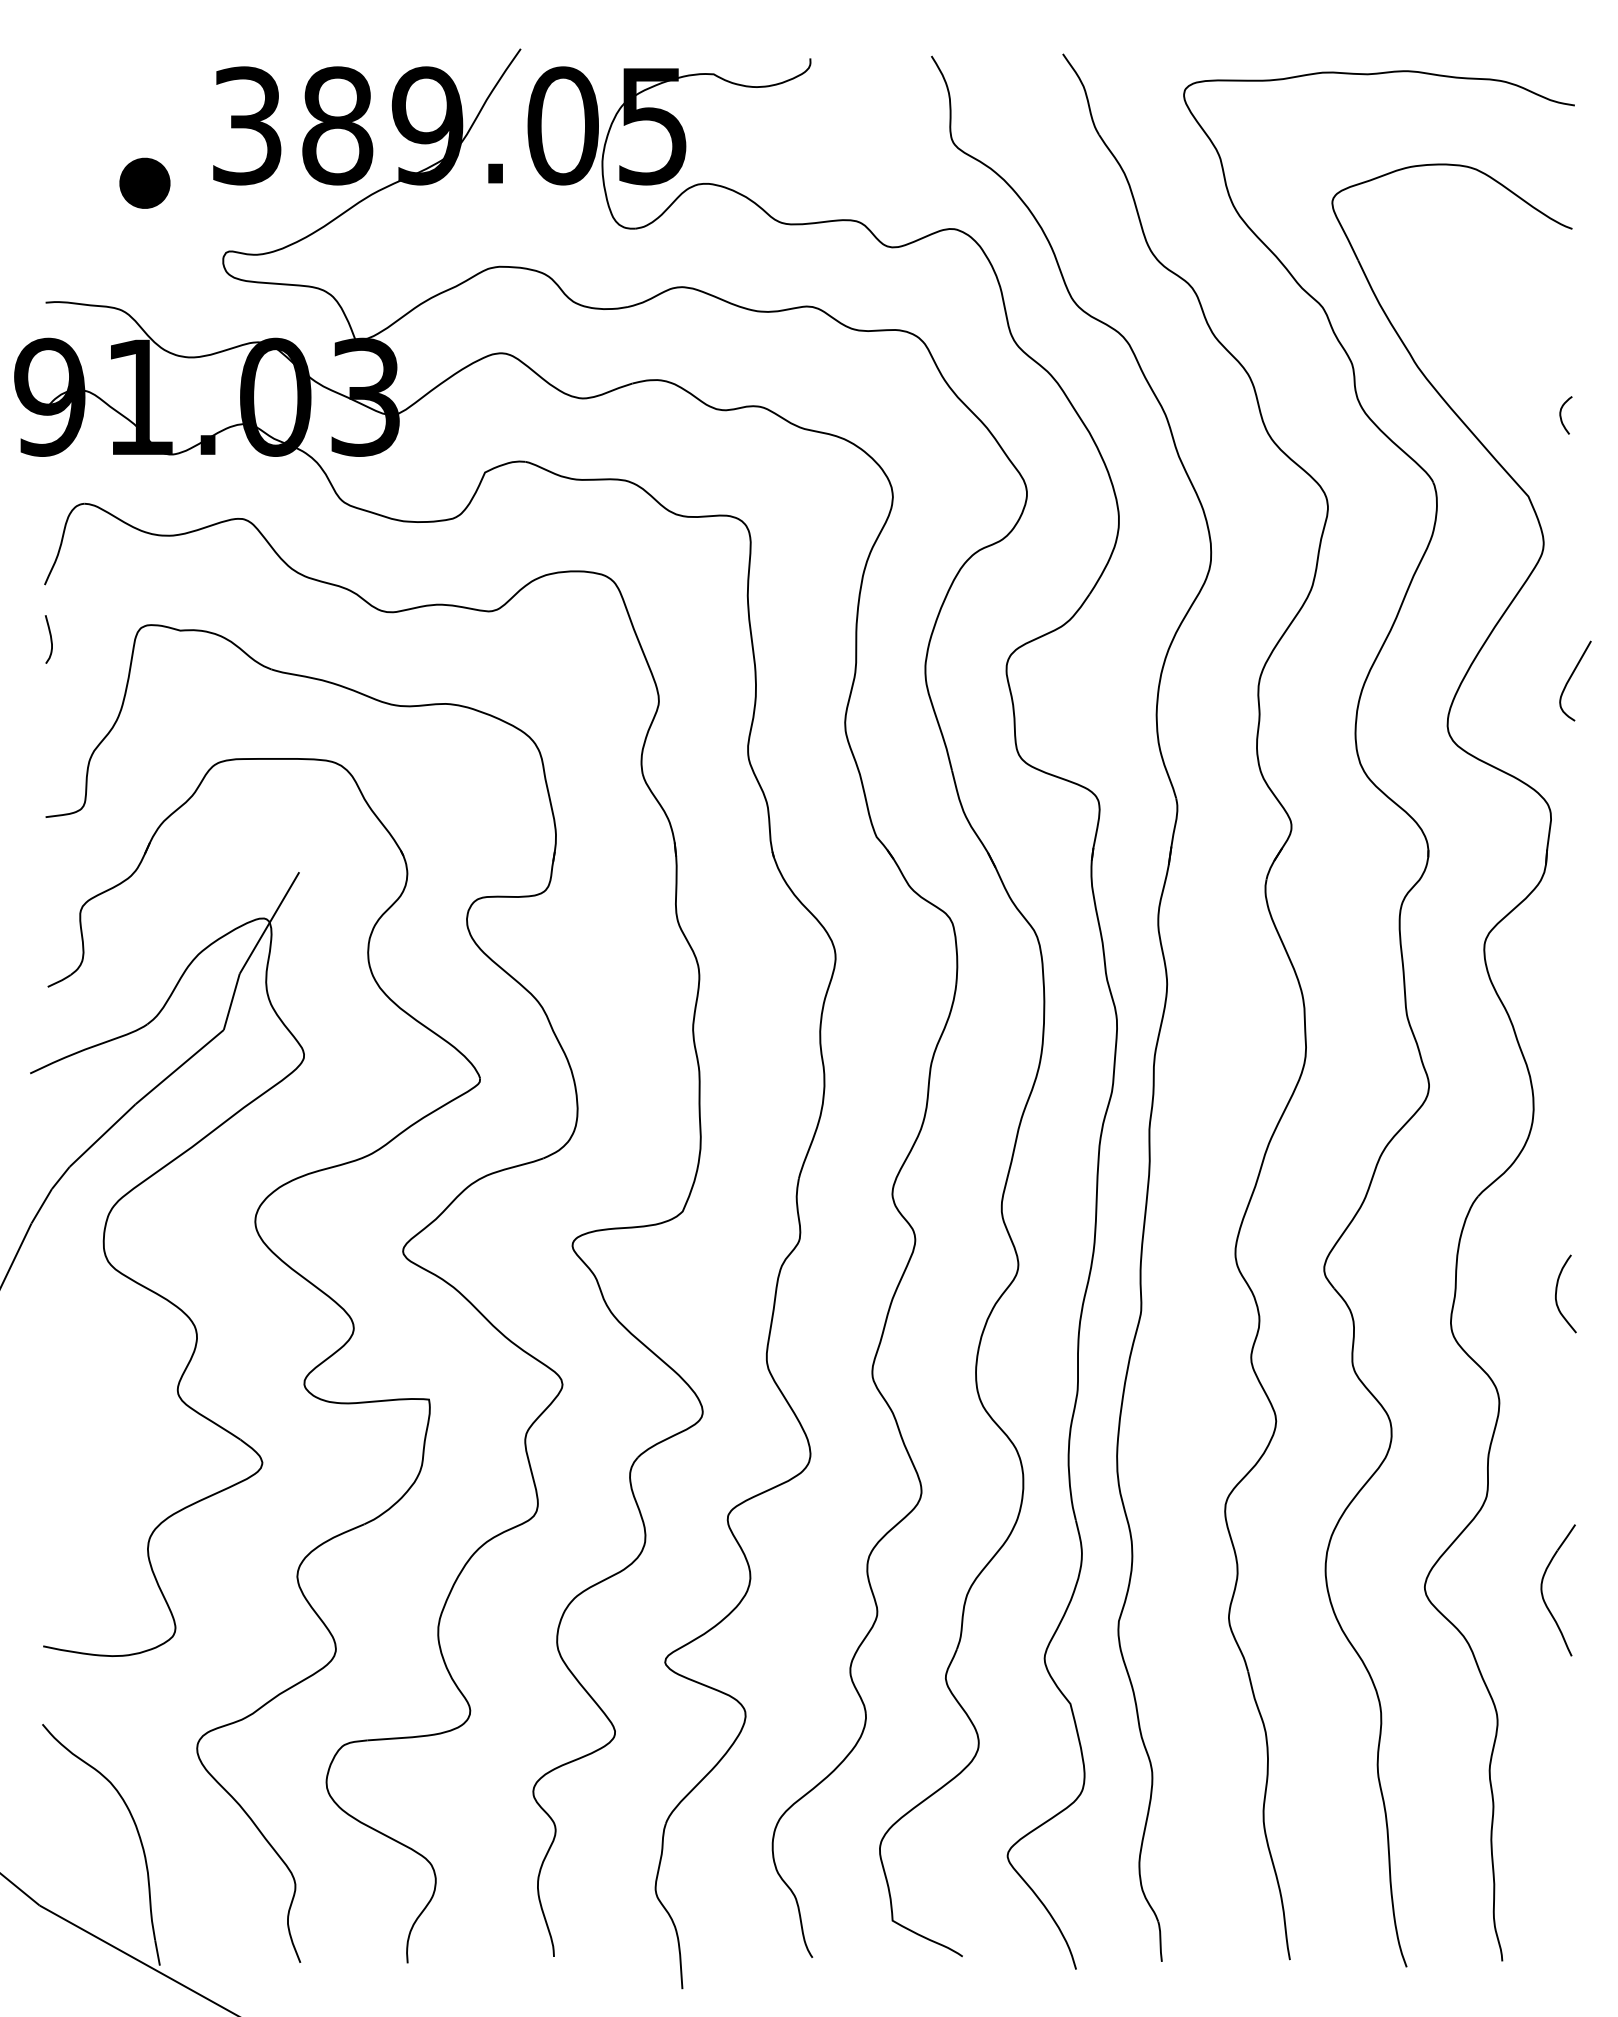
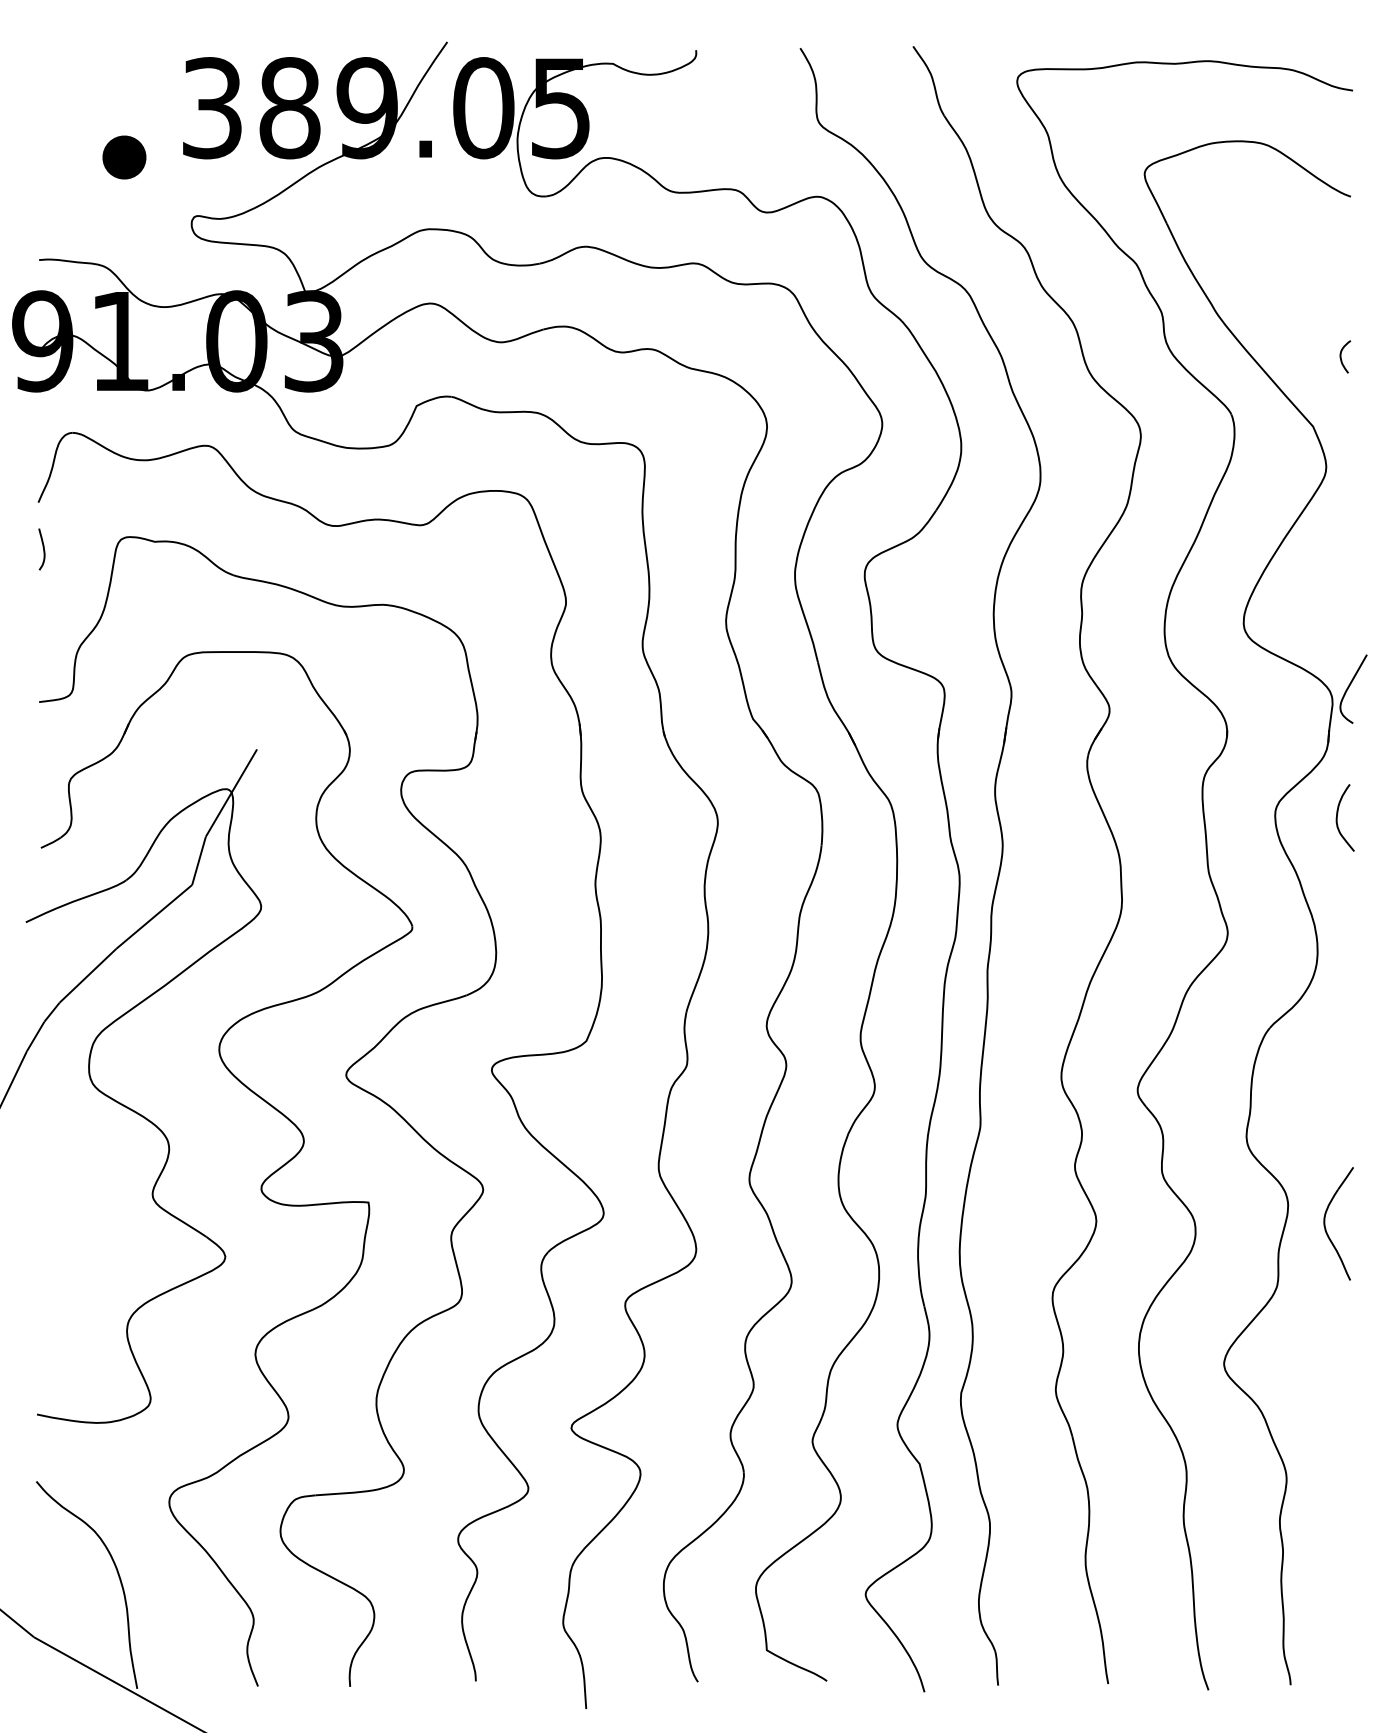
curve: (1571, 677) -> (1350, 686), moved
curve: (1557, 1291) -> (1338, 815), moved
part: (1543, 1594) -> (1326, 1227), moved

